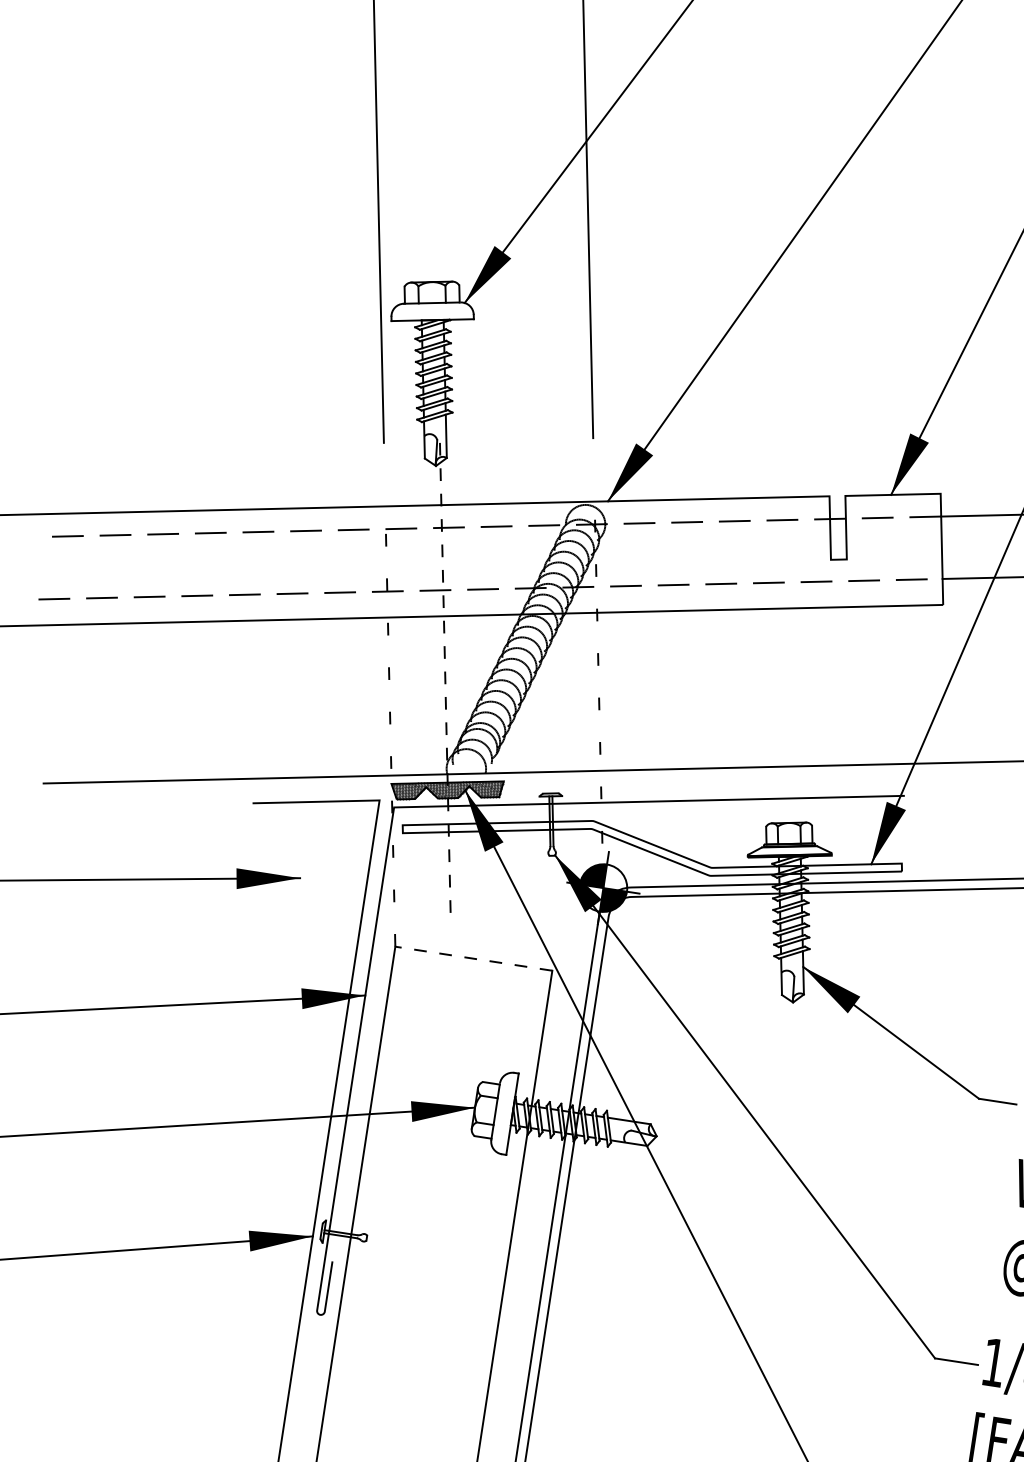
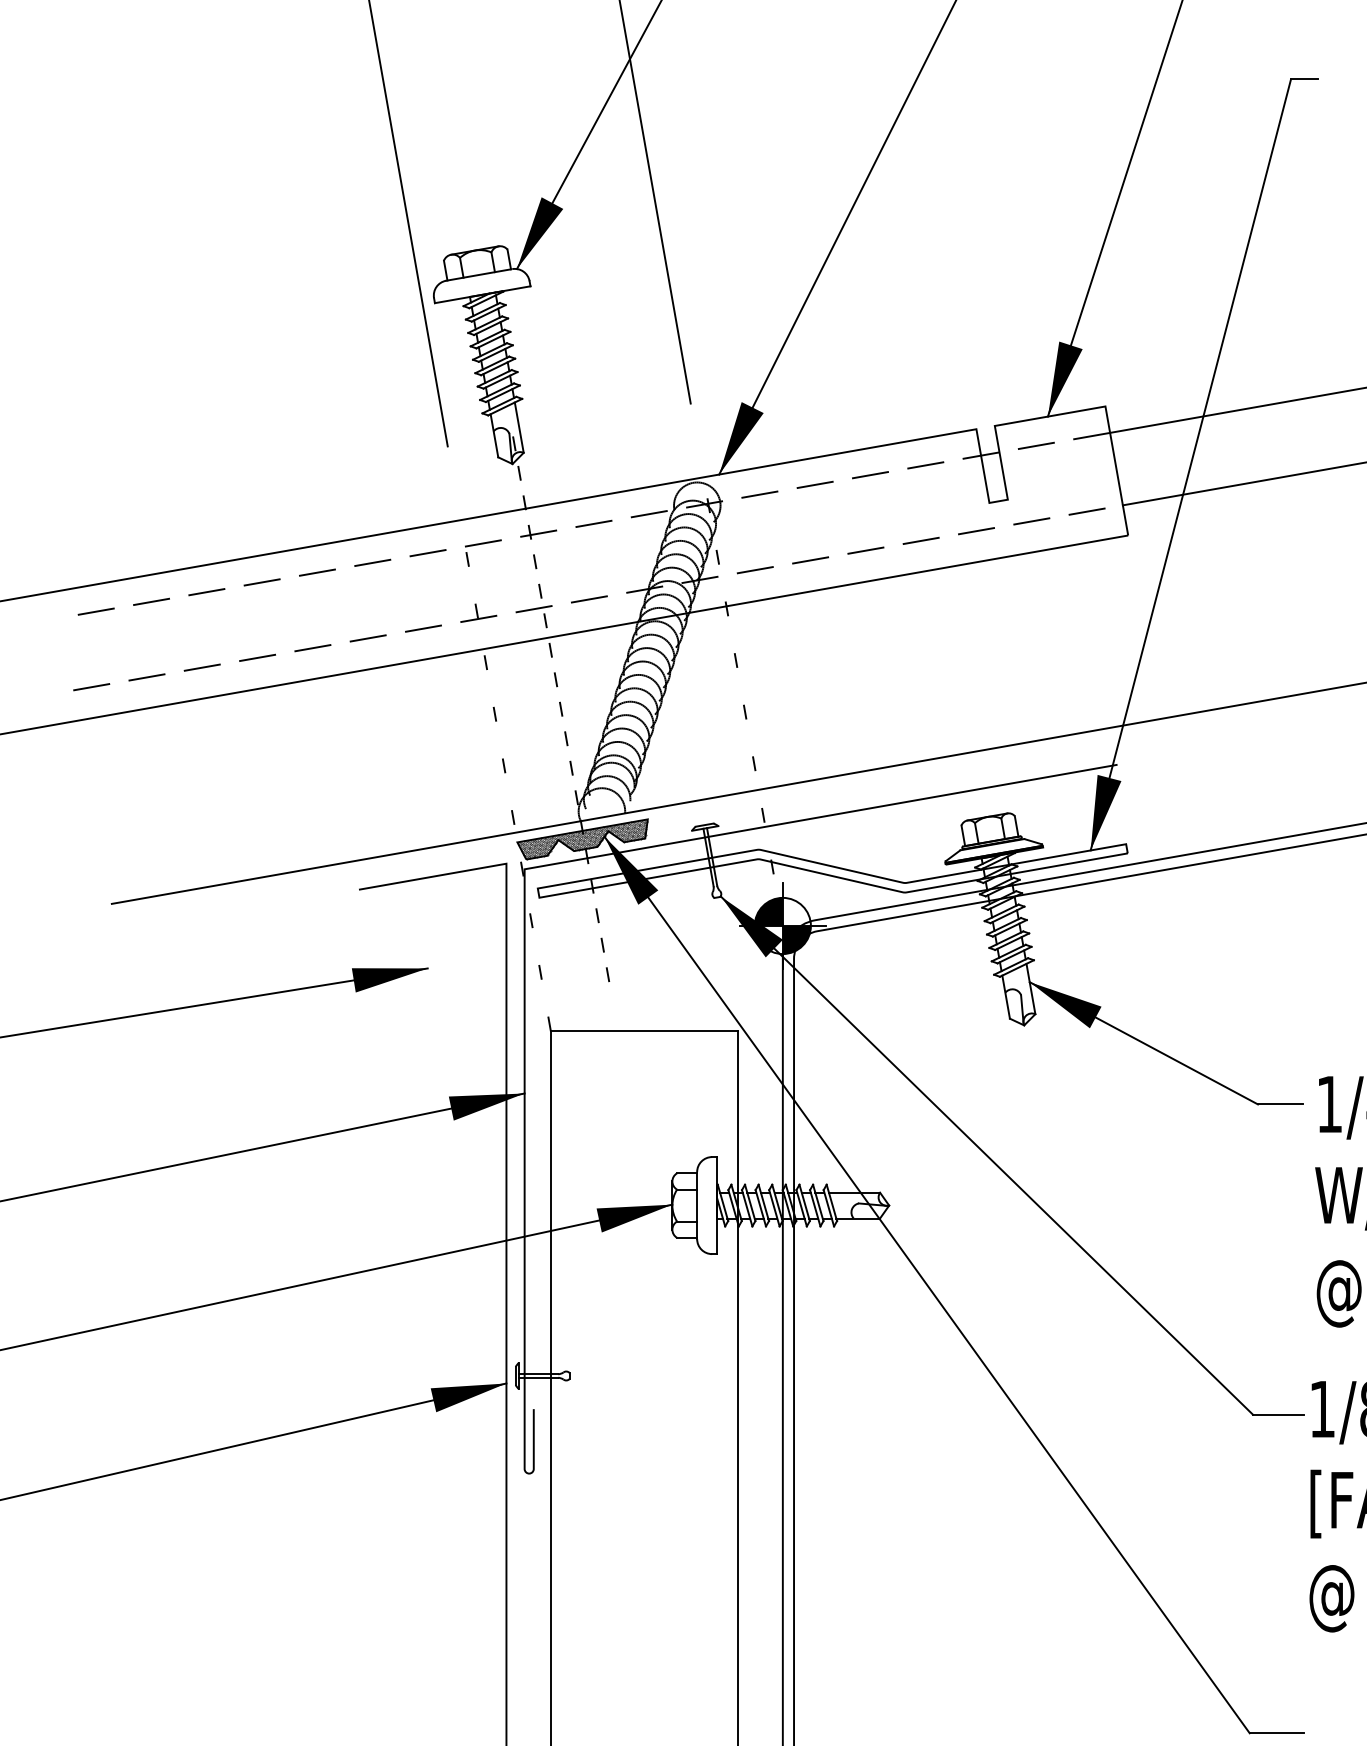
line: (473, 958) -> (644, 1031), dashed -> solid

